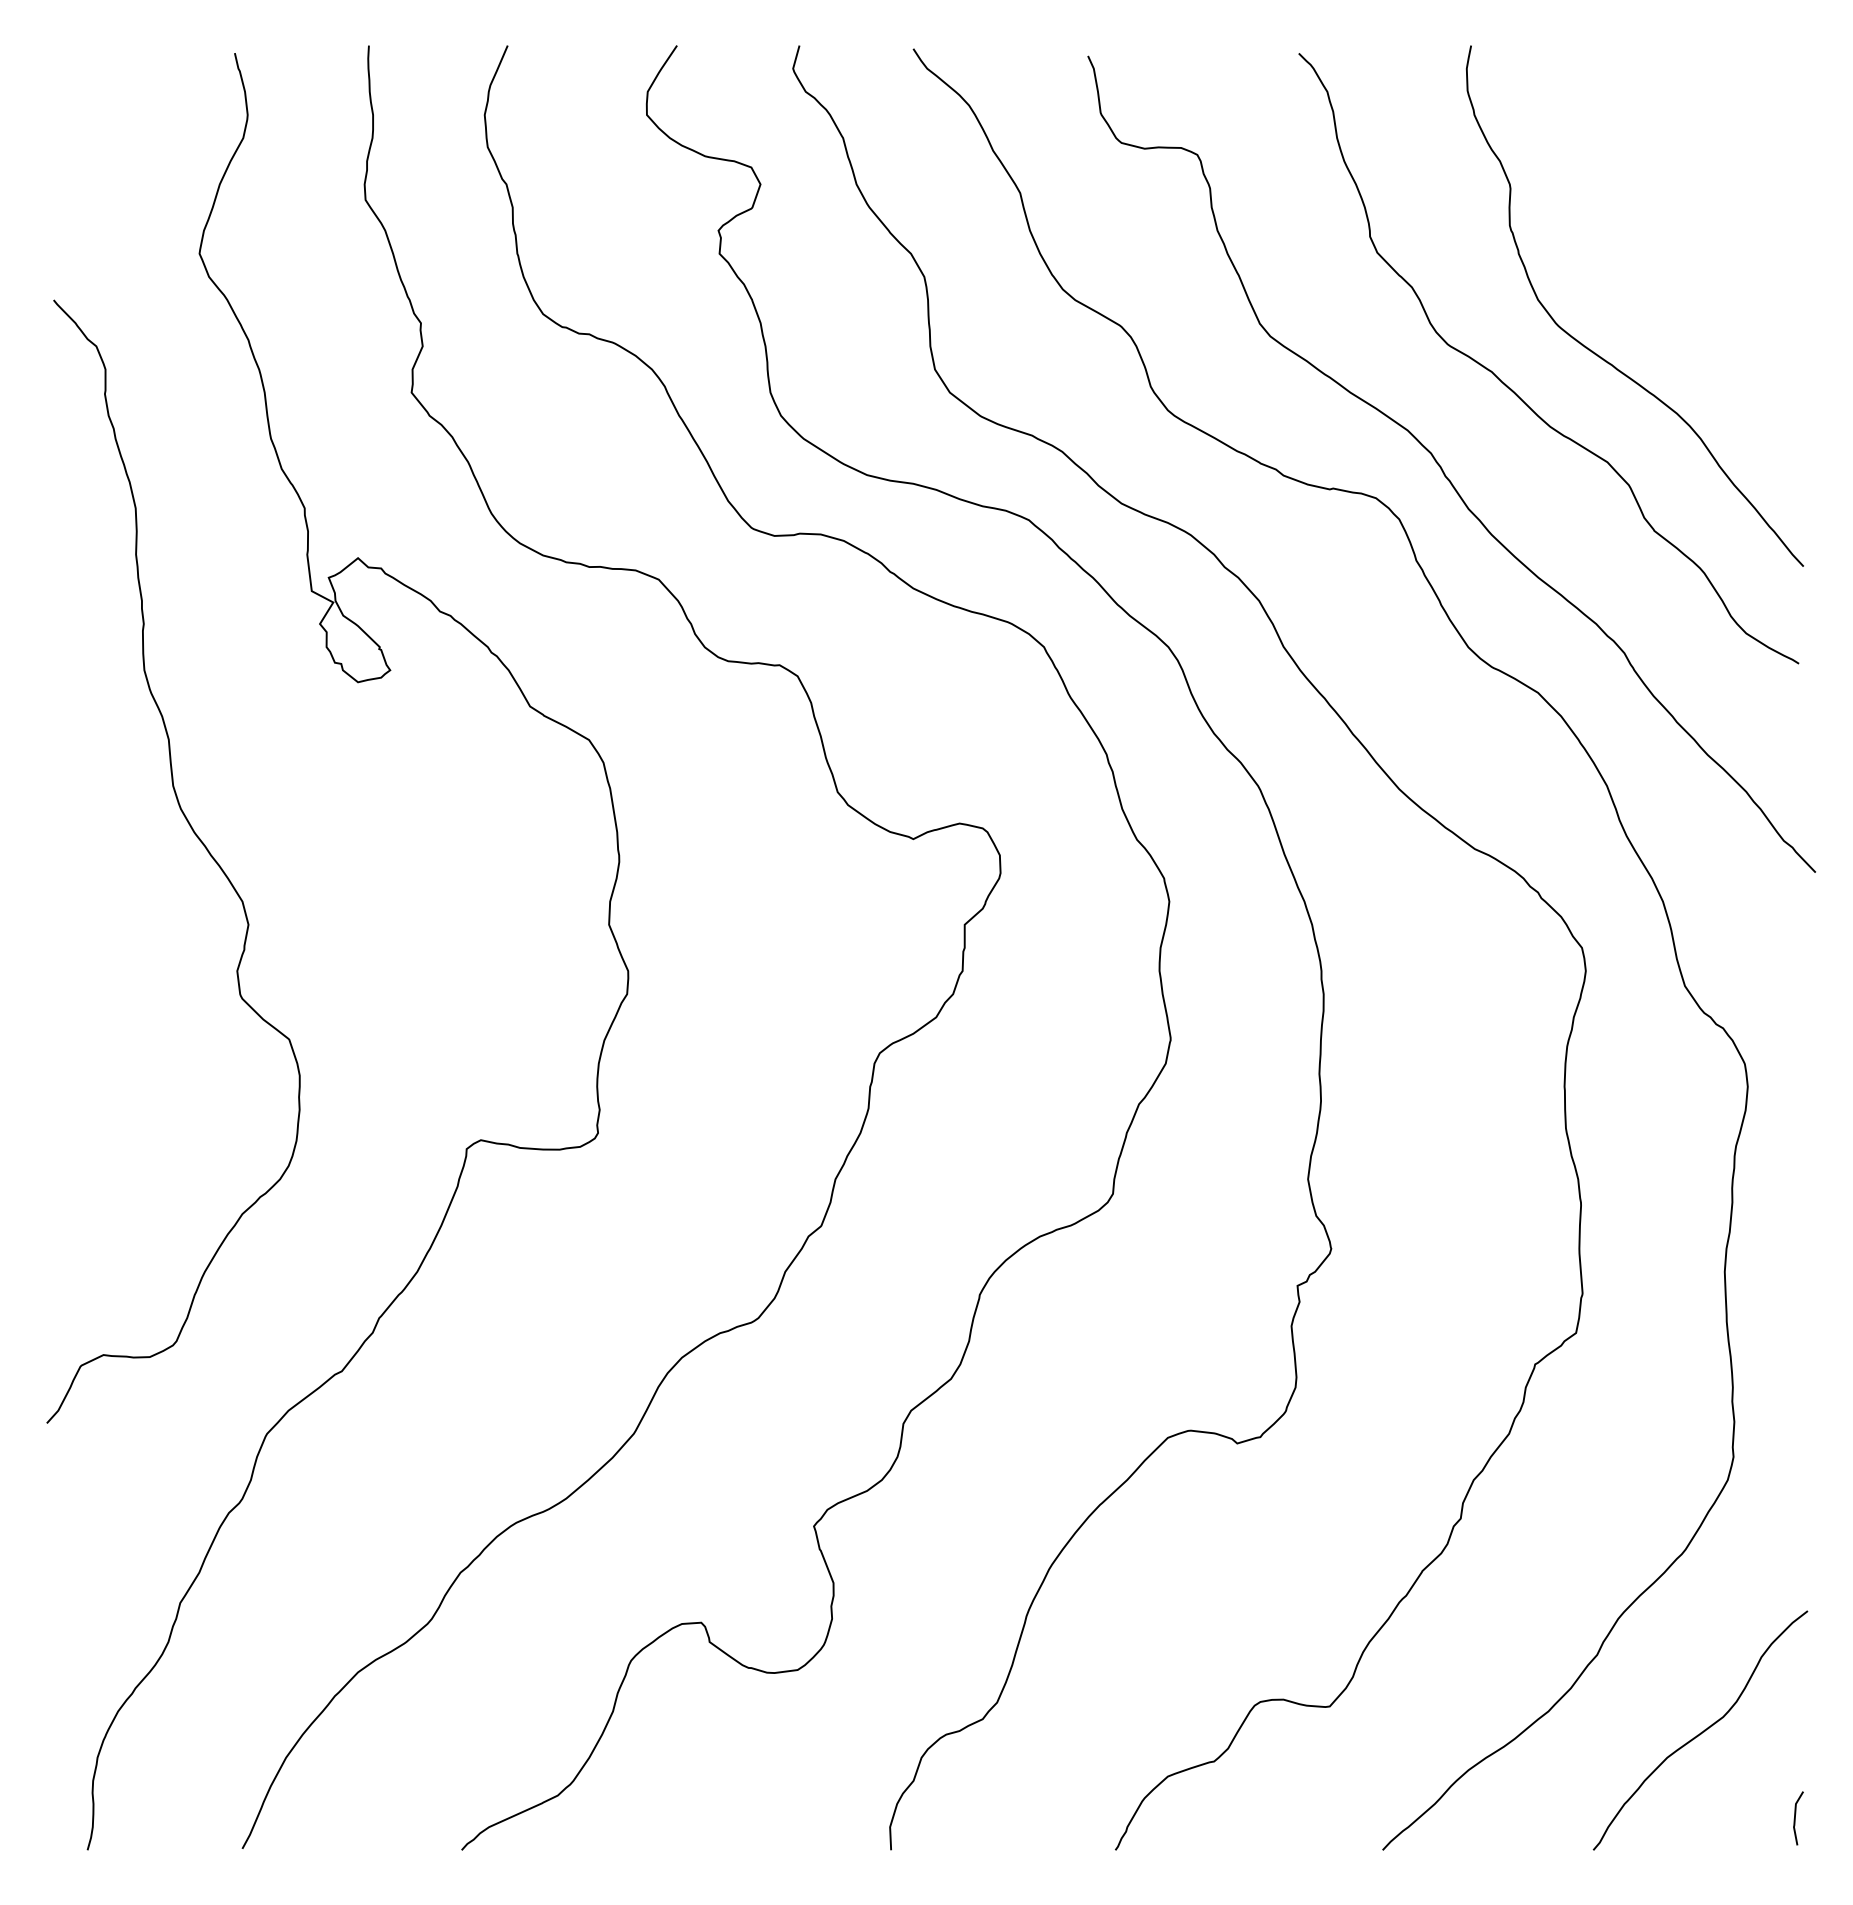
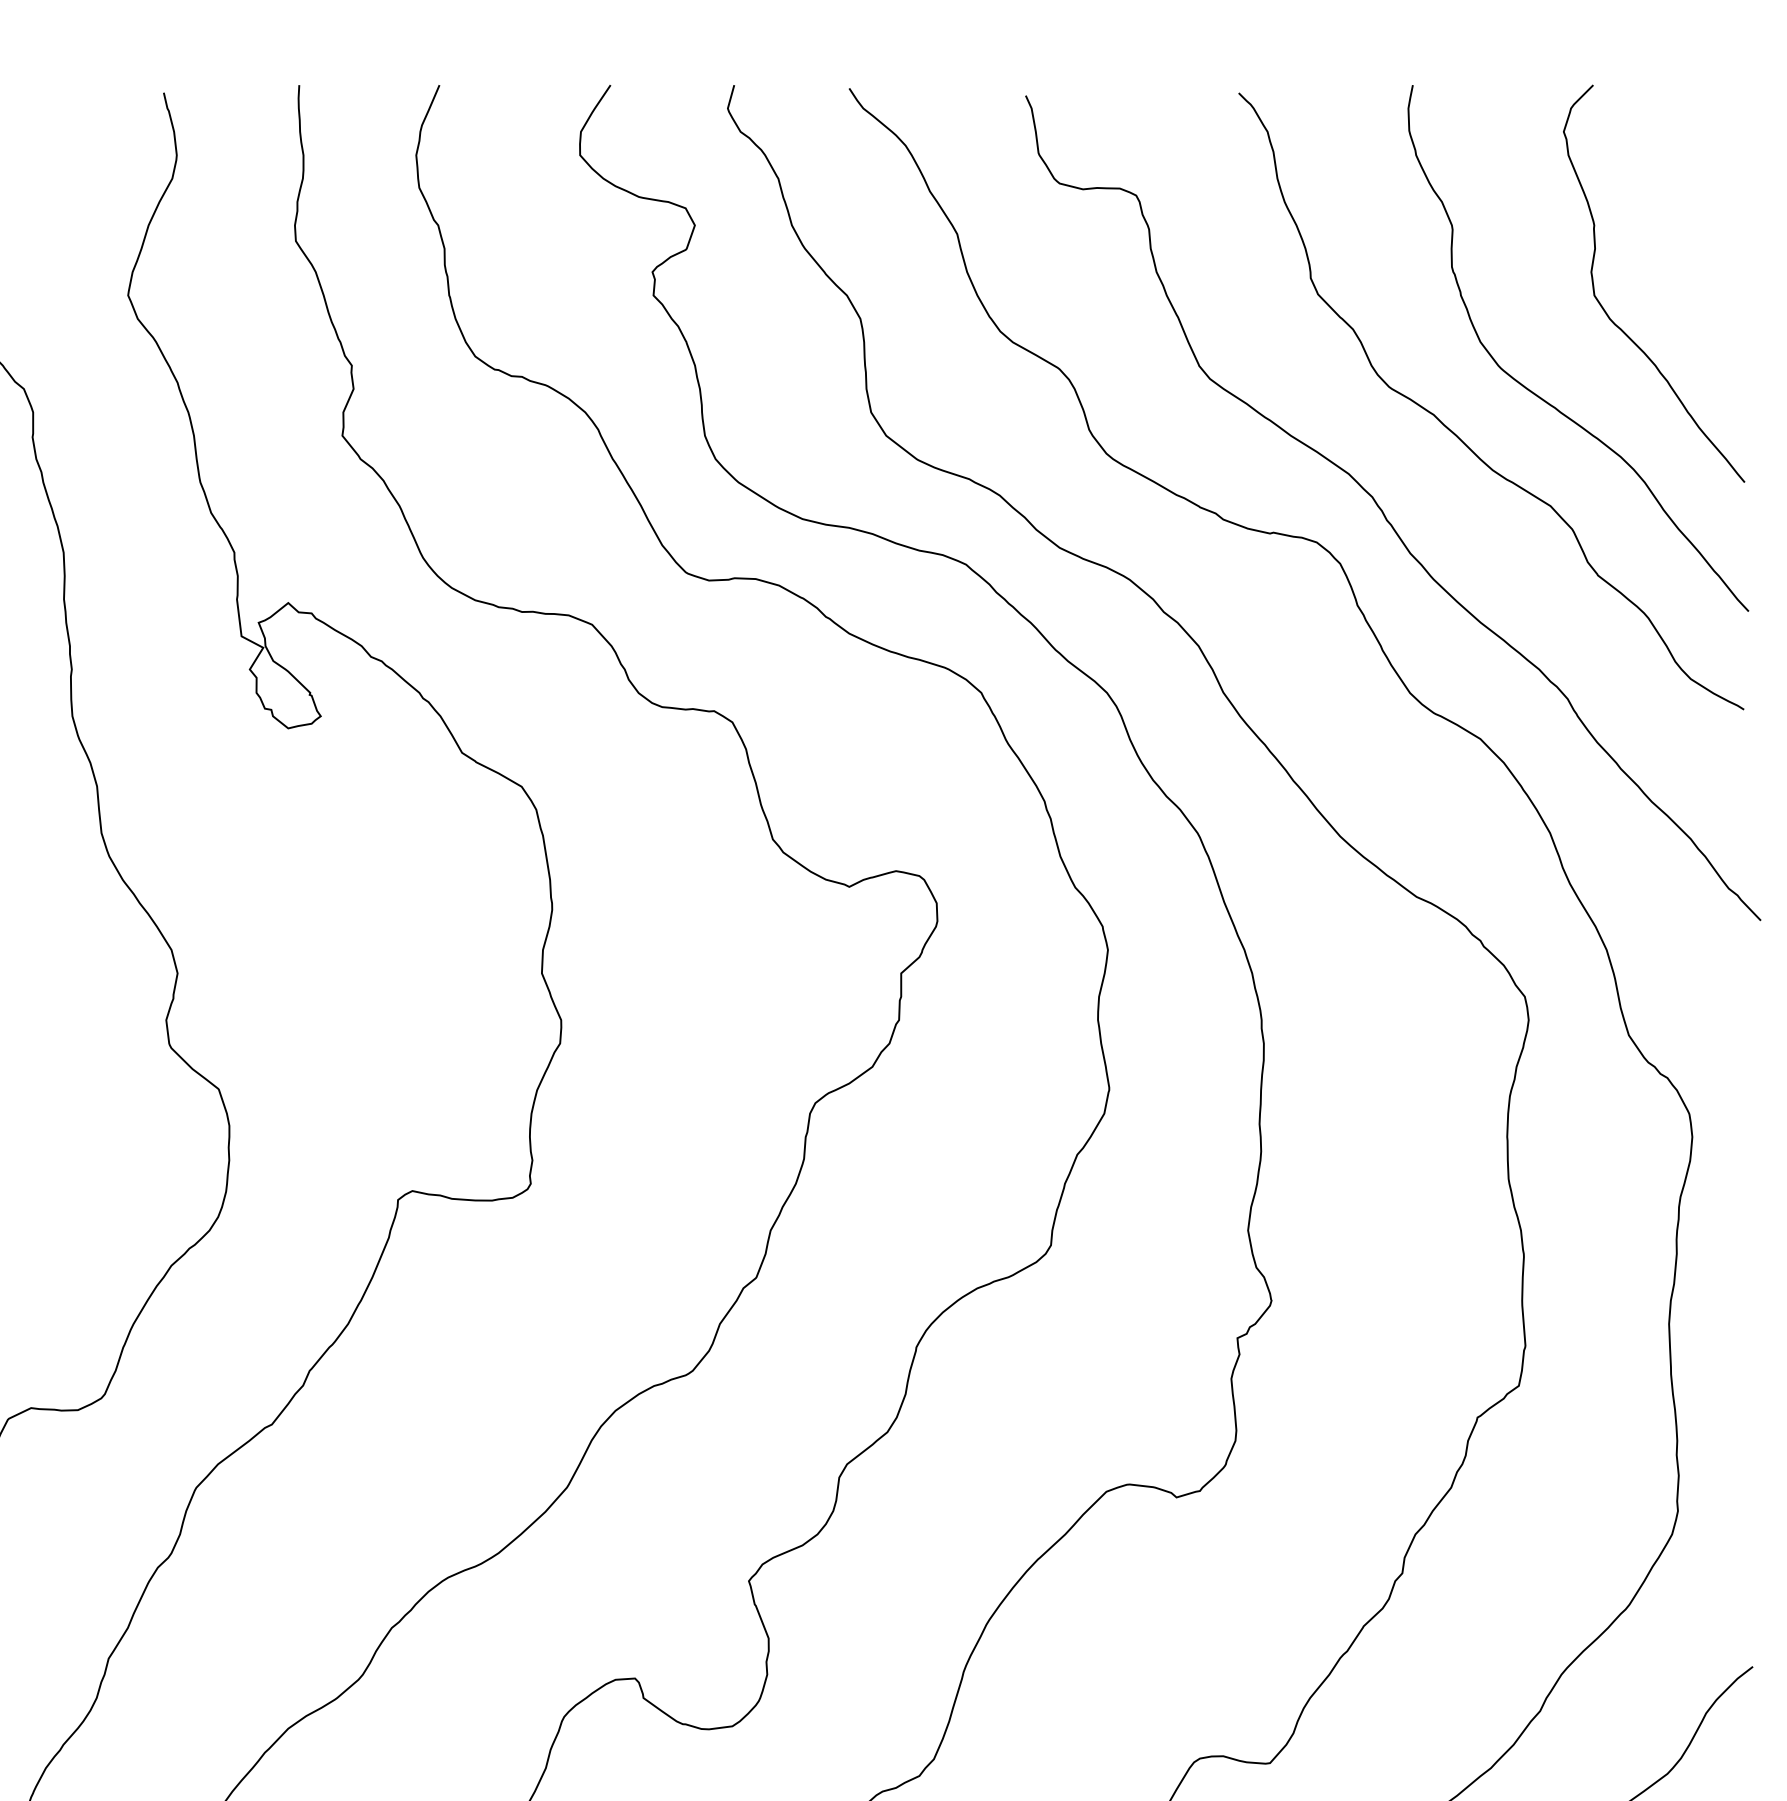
curve: (1674, 283) -> (1618, 325), added

